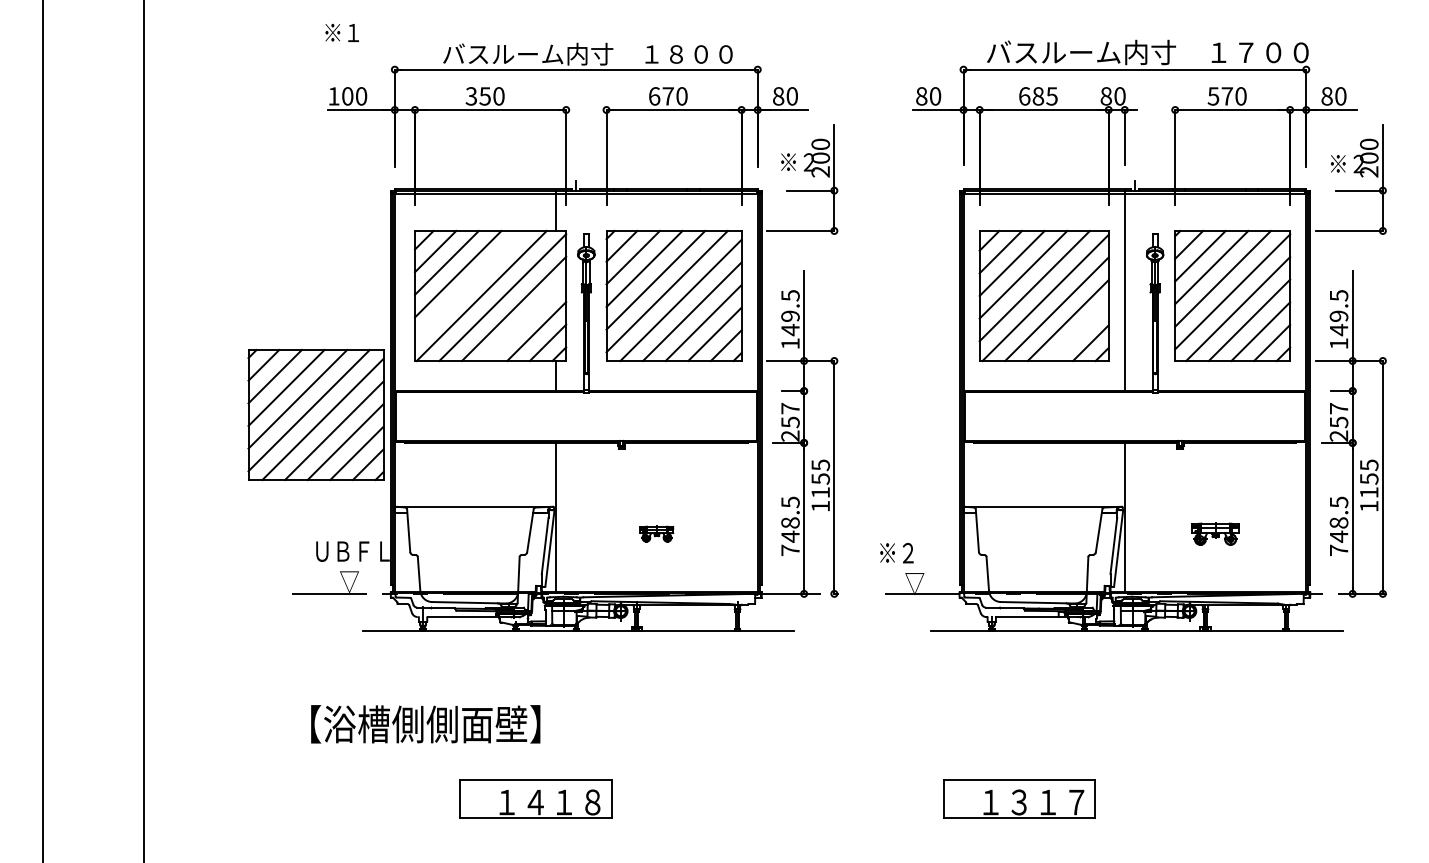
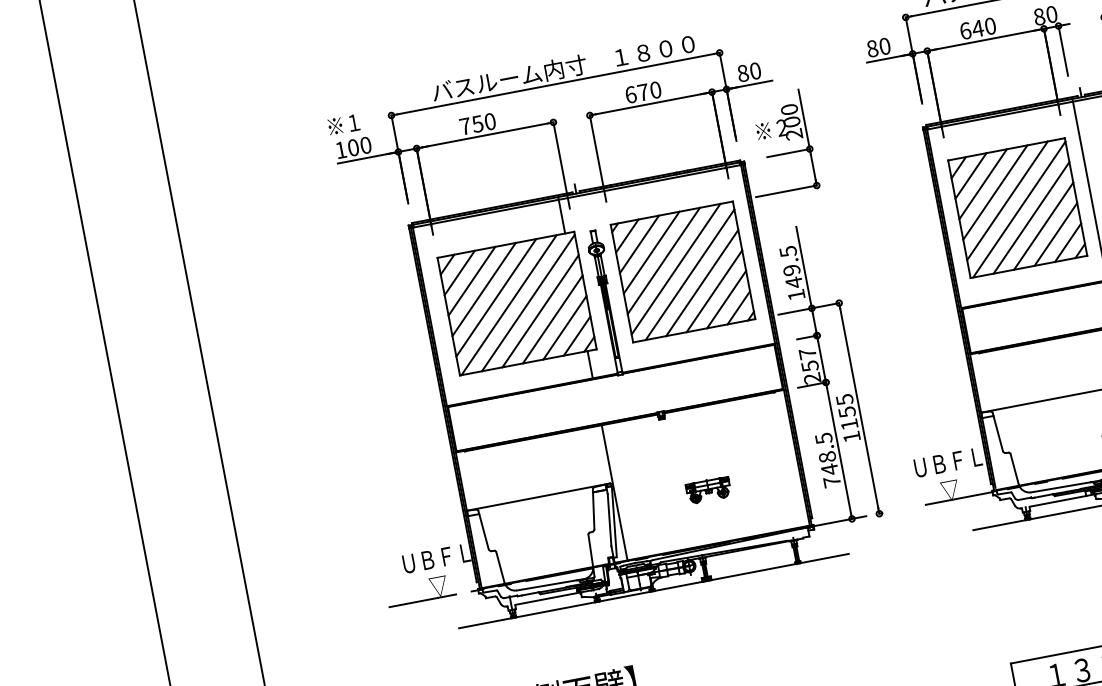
text: (341, 32) -> (343, 124), moved
text: (471, 96) -> (465, 126), 350 -> 750
text: (1044, 96) -> (983, 27), 685 -> 640
line: (469, 285) -> (496, 297), added
line: (525, 320) -> (552, 319), added
line: (1079, 331) -> (1055, 234), added
part: (315, 414) -> (379, 441), removed
part: (656, 533) -> (708, 489), size x1.43
text: (917, 552) -> (947, 461), ※２ -> ＵＢＦＬ

